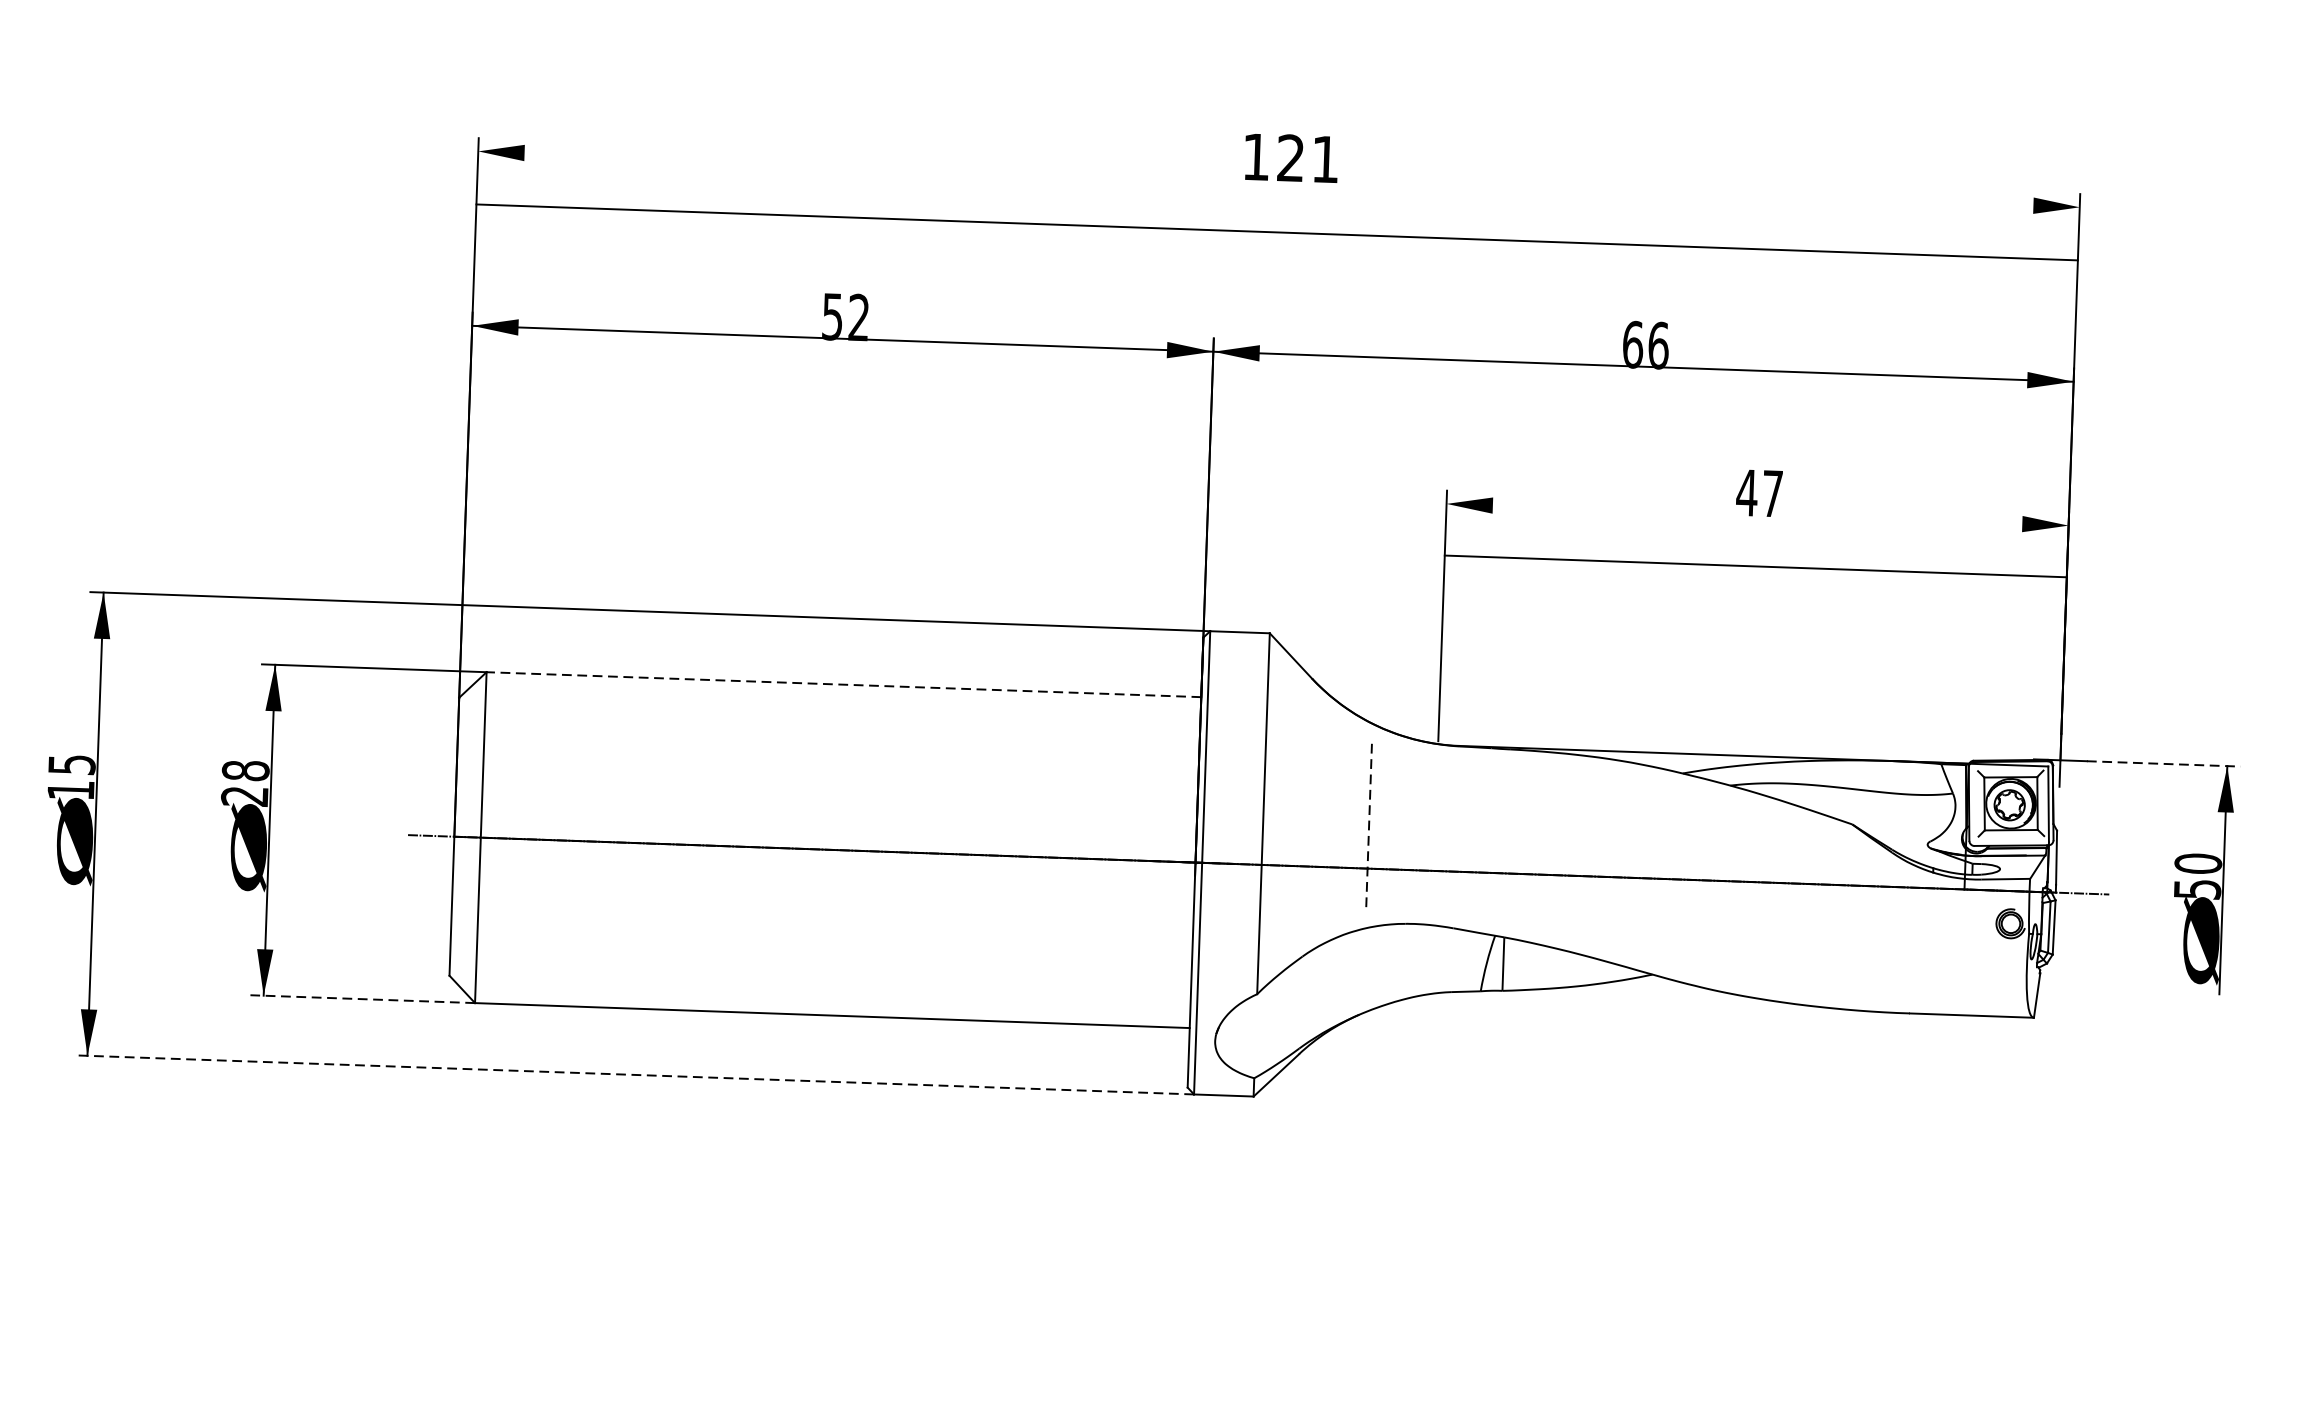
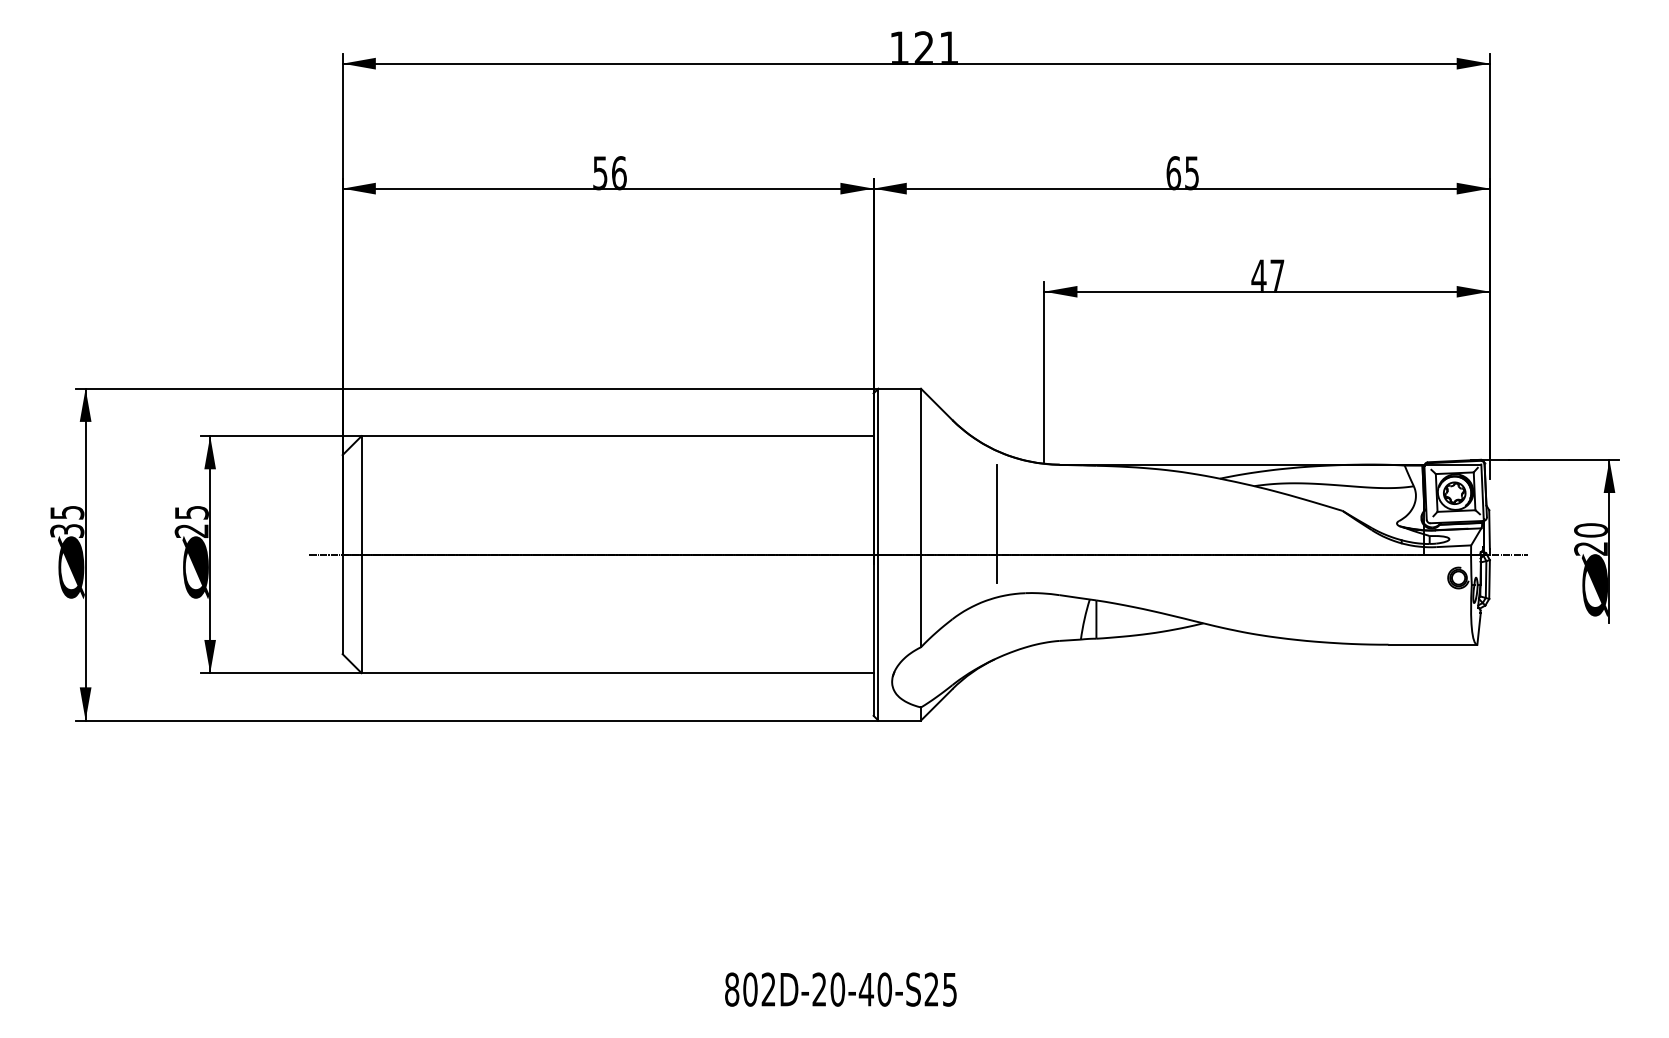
line: (1276, 232) -> (915, 63), moved
text: (859, 318) -> (619, 173), 52 -> 56
text: (1659, 346) -> (1192, 173), 66 -> 65
line: (1755, 566) -> (1266, 291), moved
line: (843, 685) -> (617, 436), dashed -> solid
line: (2164, 763) -> (1564, 459), dashed -> solid
text: (245, 770) -> (191, 512), 28 -> 25
text: (71, 789) -> (67, 530), 15 -> 35
line: (1368, 826) -> (996, 524), dashed -> solid
text: (2196, 888) -> (1590, 548), 50 -> 20
line: (361, 999) -> (280, 673), dashed -> solid
line: (633, 1074) -> (476, 720), dashed -> solid

